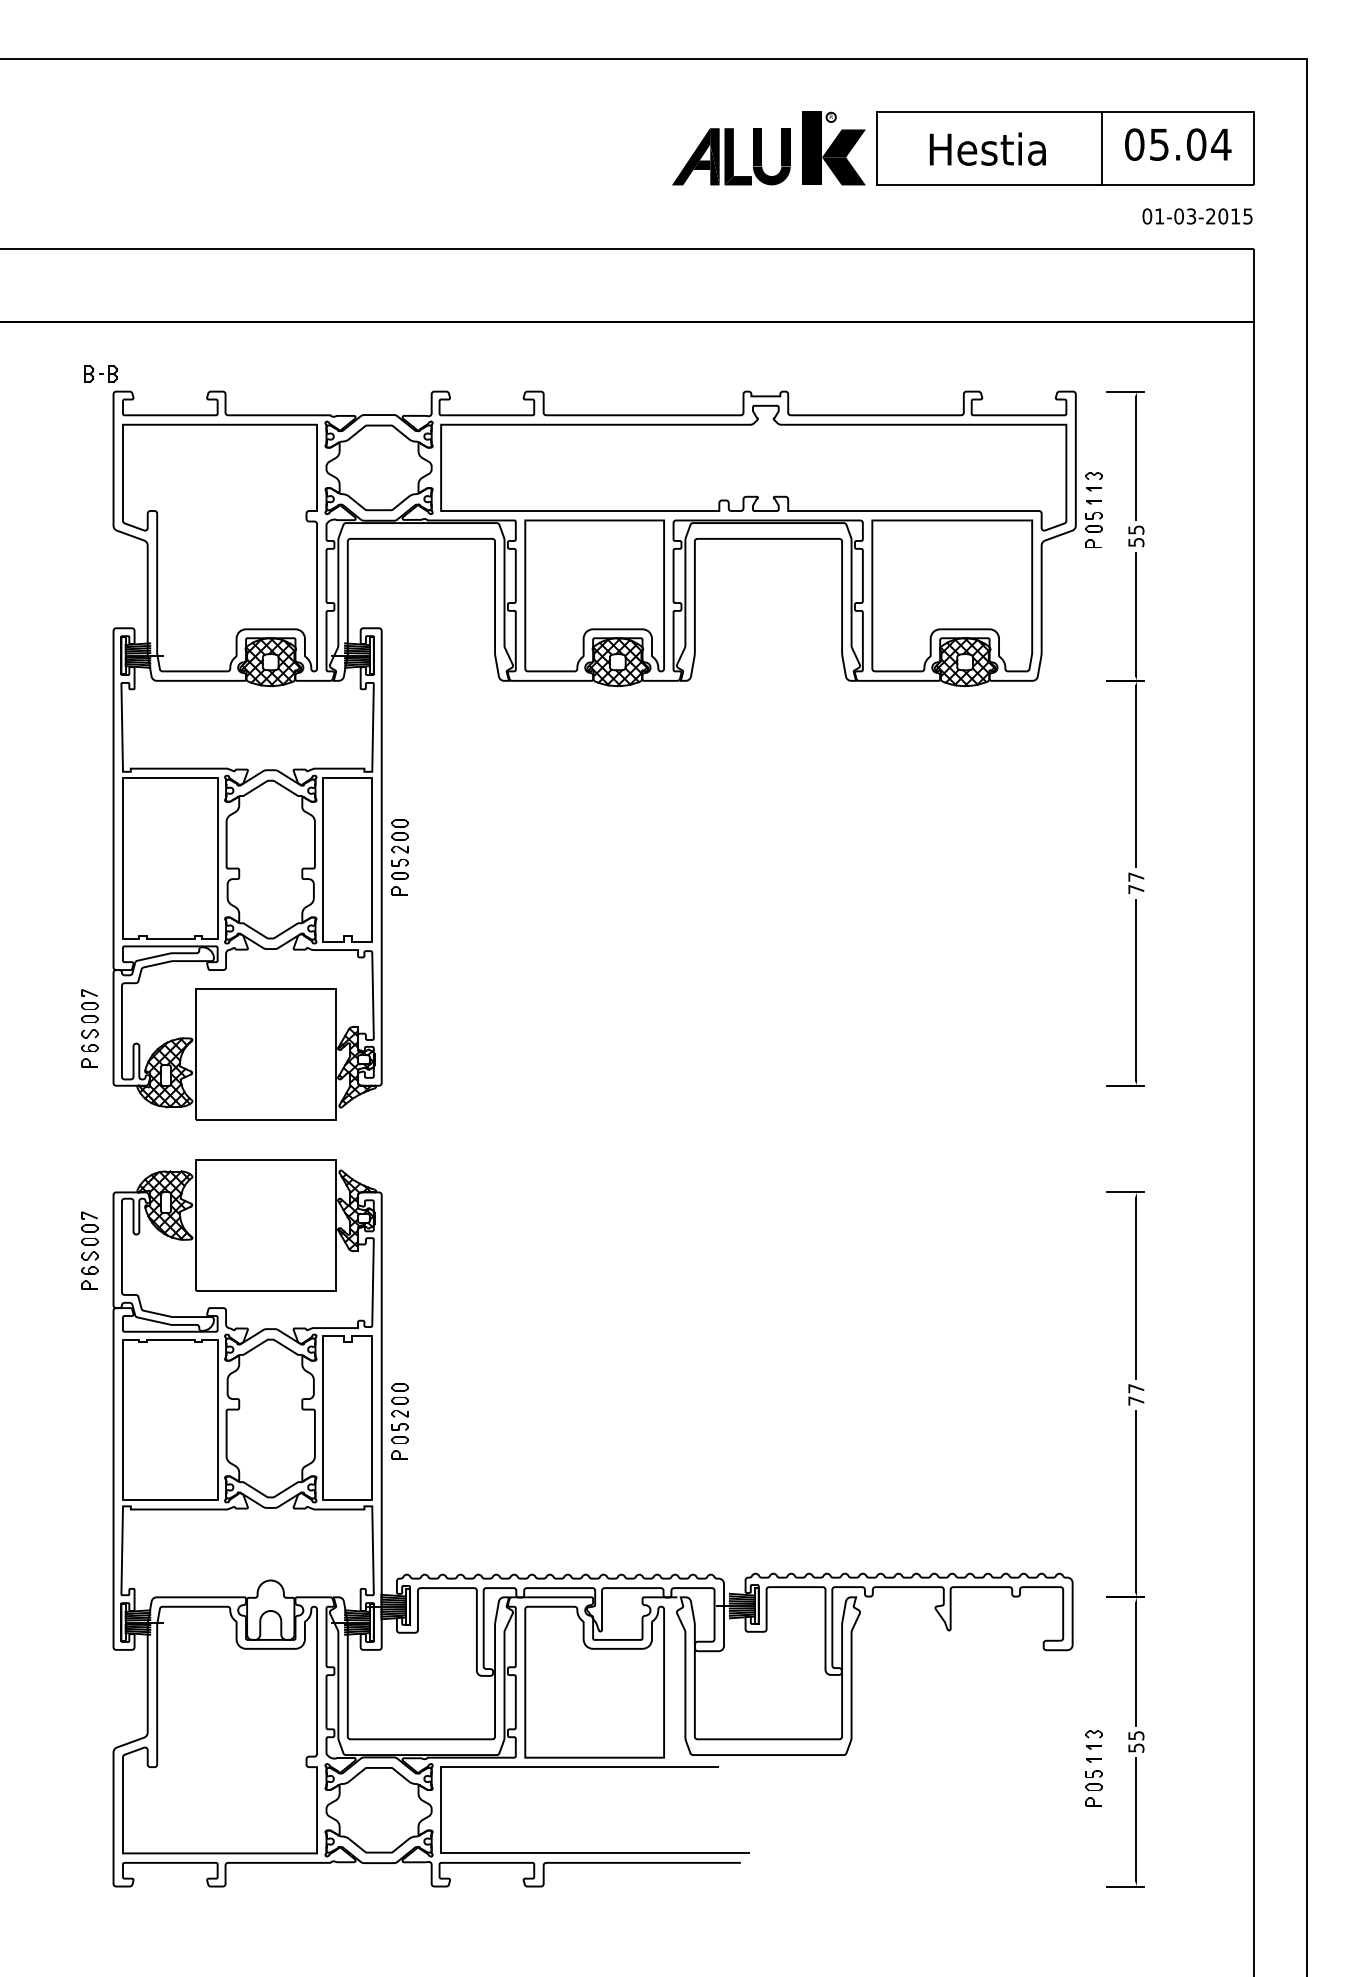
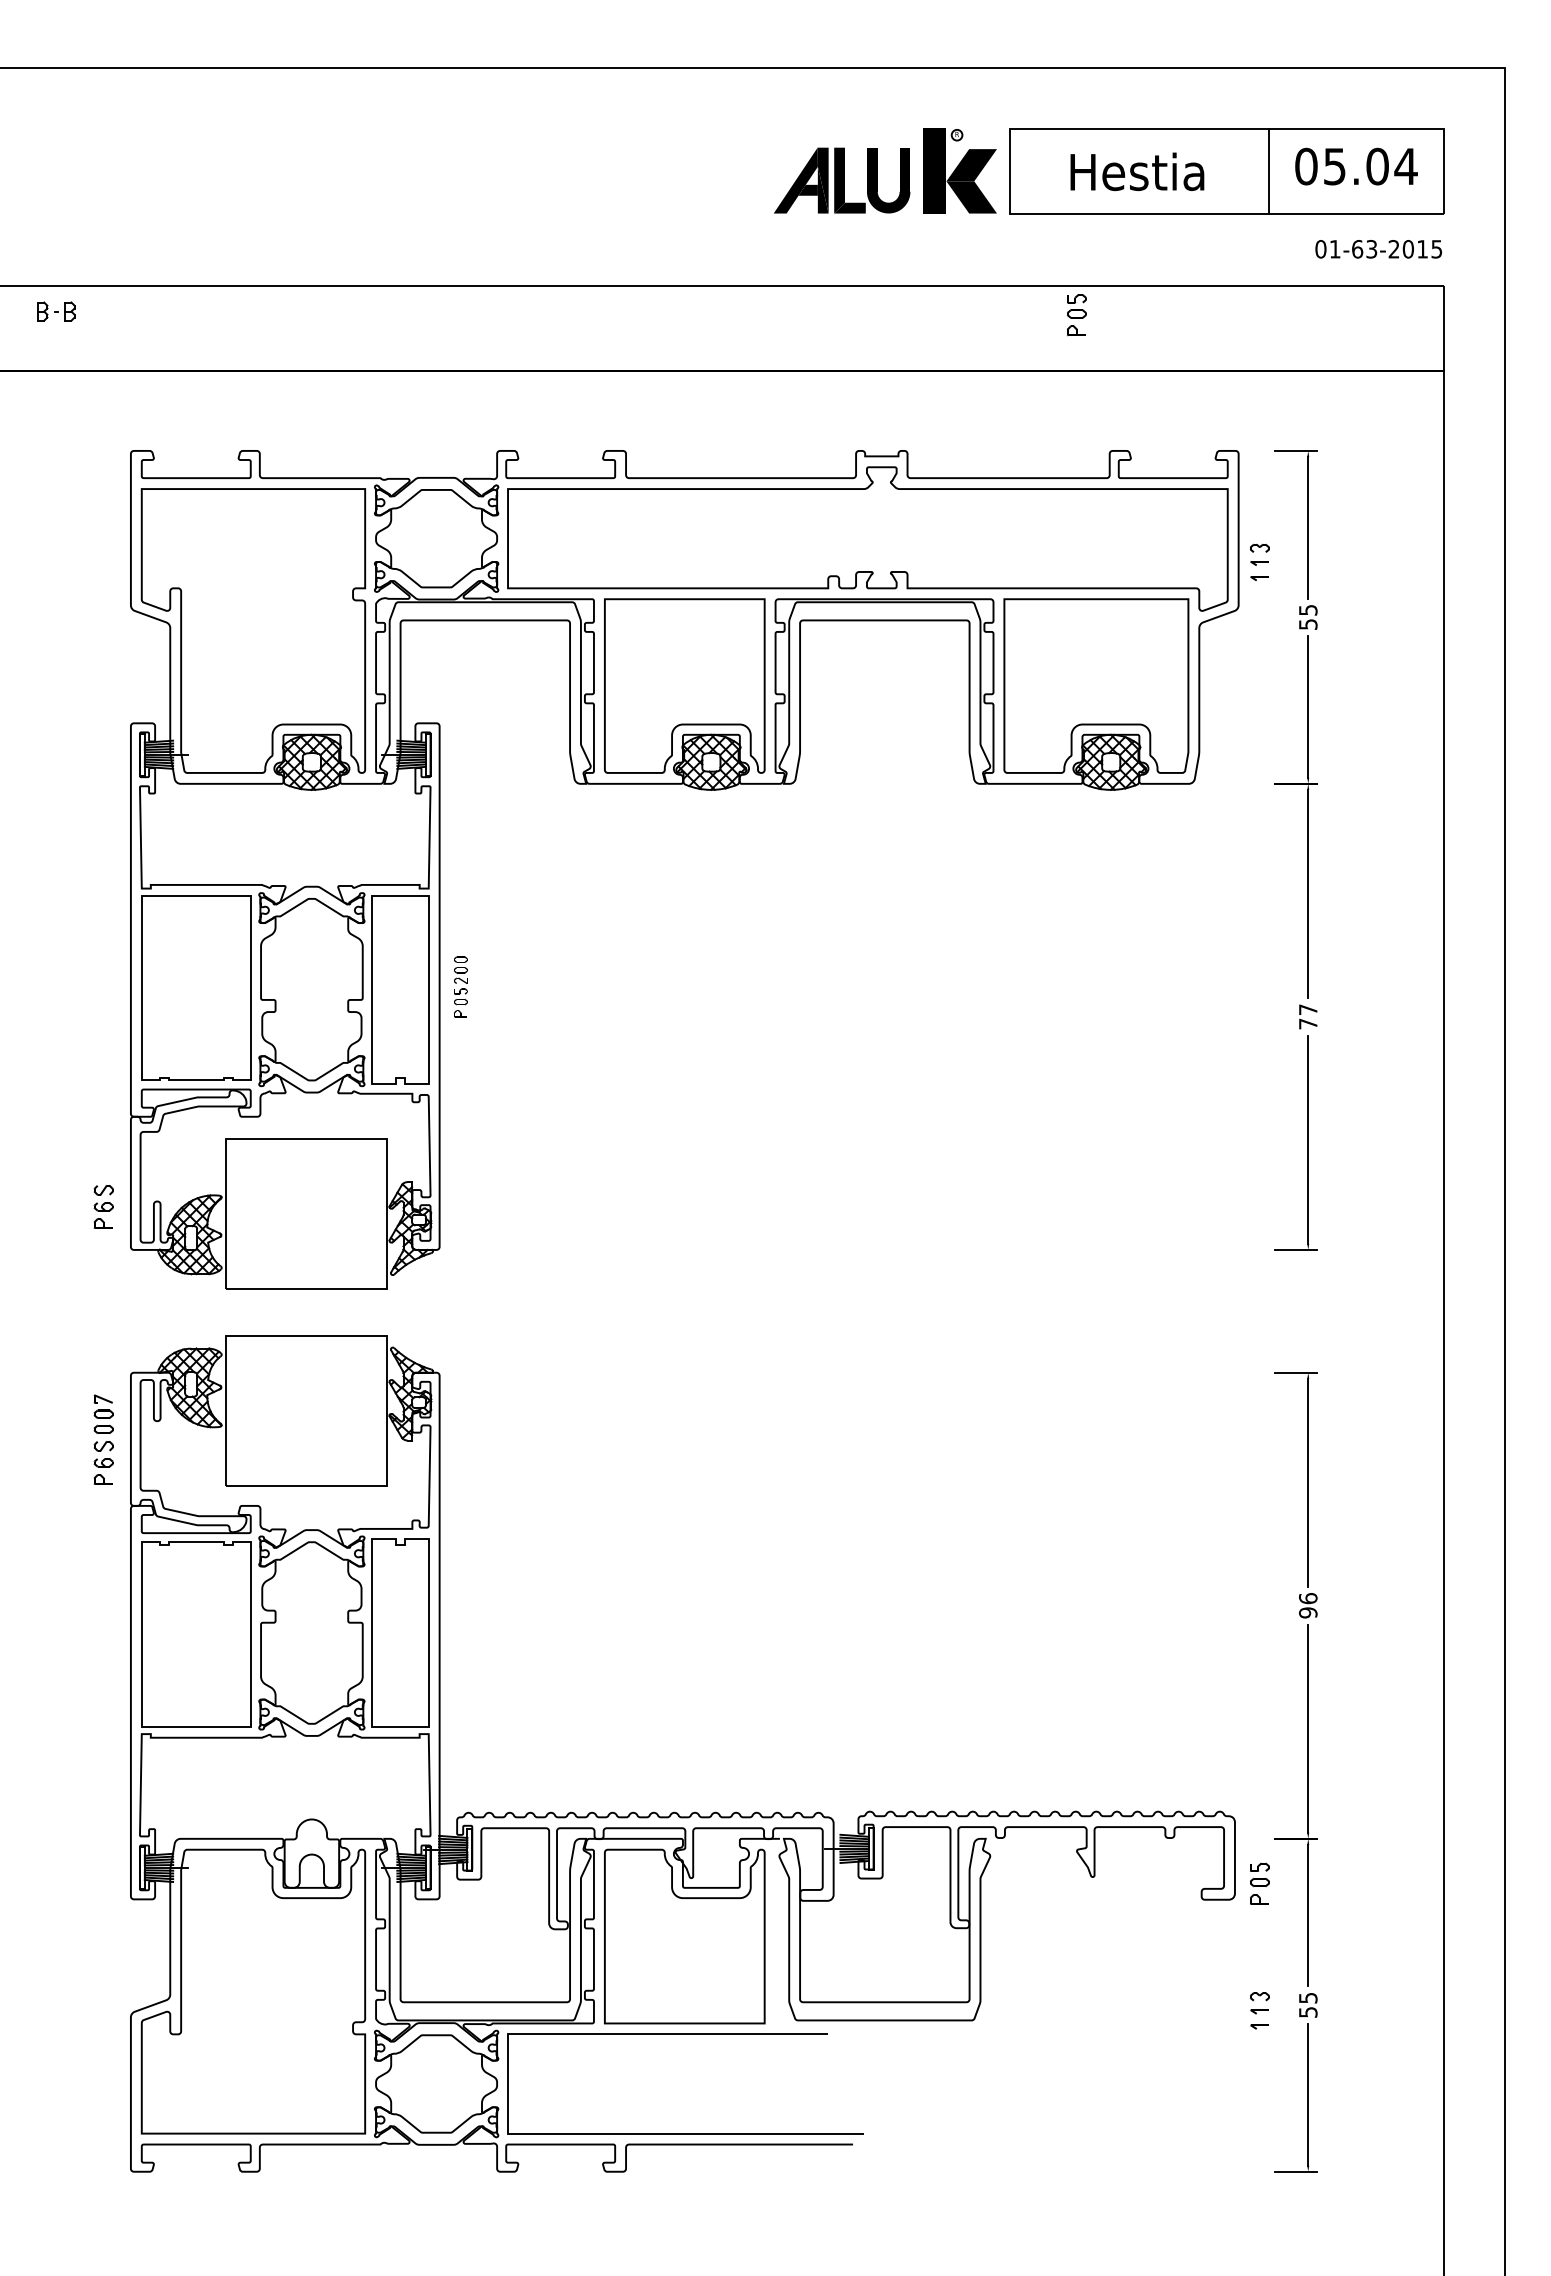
text: (1179, 216) -> (1357, 249), 01-03-2015 -> 01-63-2015
part: (101, 373) -> (56, 311), moved
part: (1093, 530) -> (1076, 315), moved
part: (399, 856) -> (460, 986), size x0.7
part: (89, 1005) -> (103, 1157), removed
text: (1136, 1394) -> (1308, 1605), 77 -> 96
part: (399, 1421) -> (460, 1636), removed
part: (1093, 1788) -> (1259, 1883), moved

